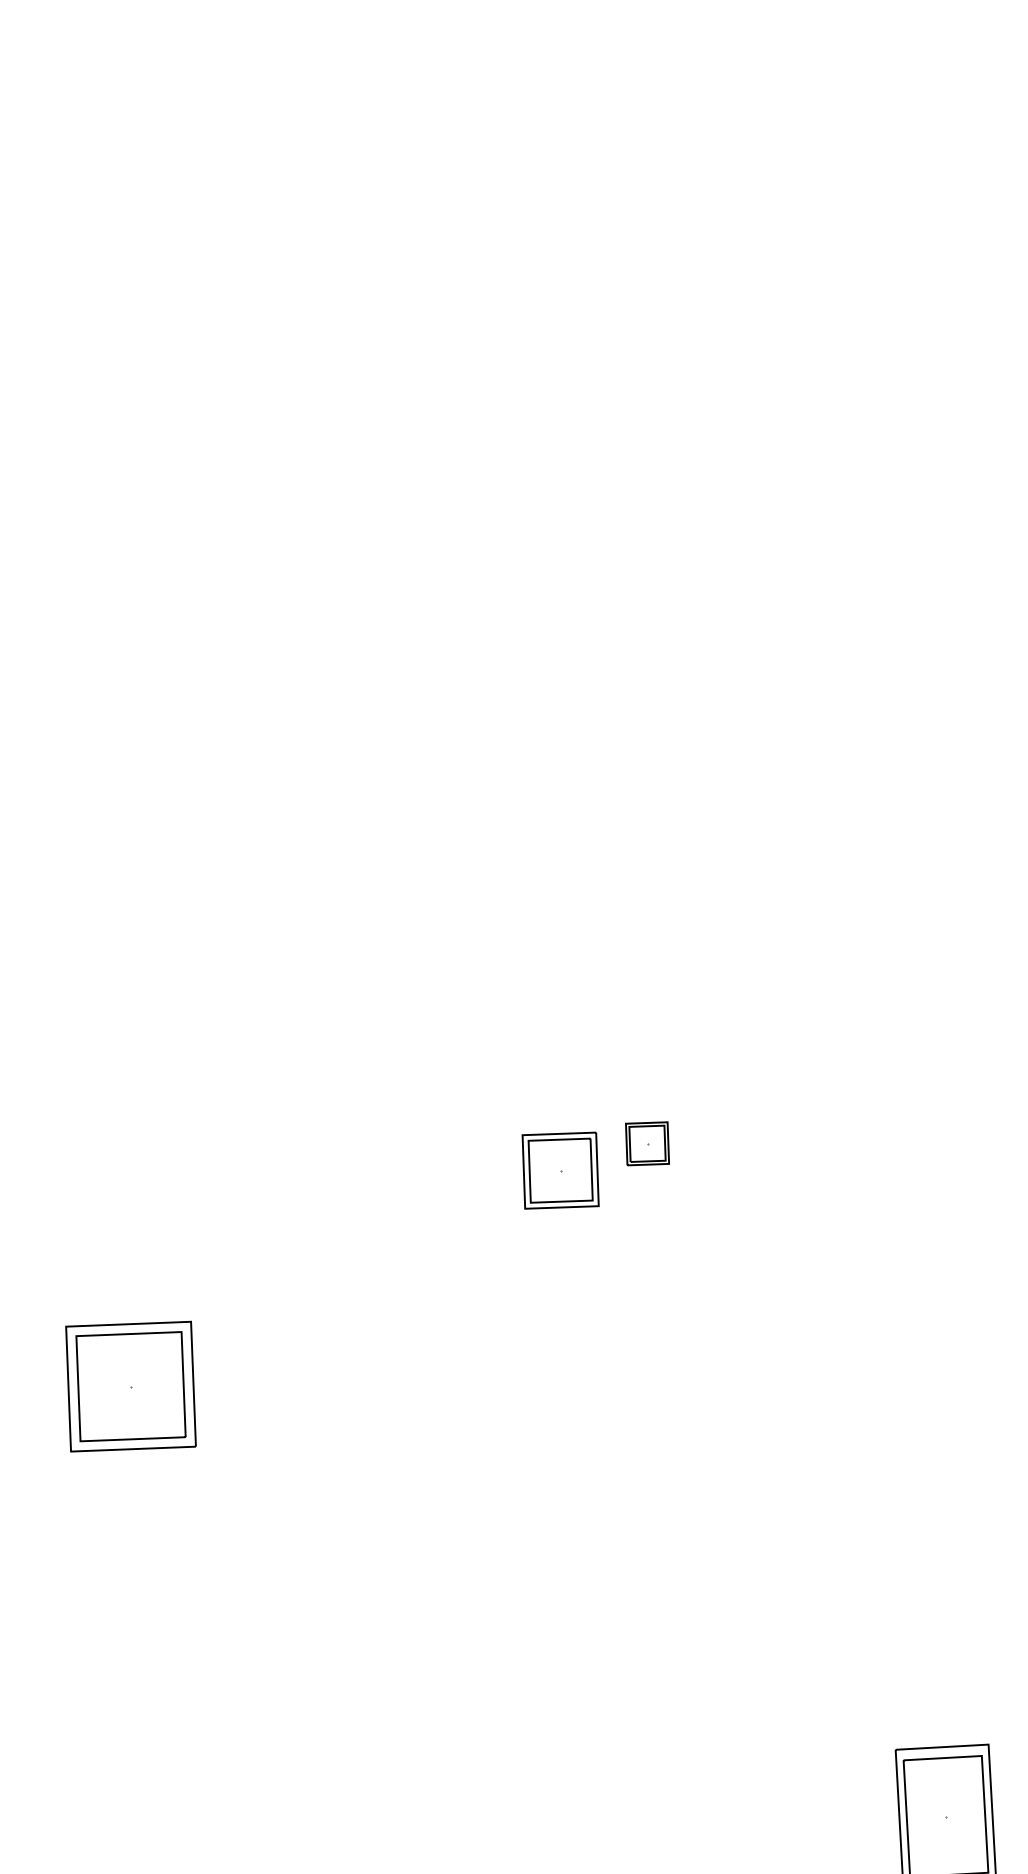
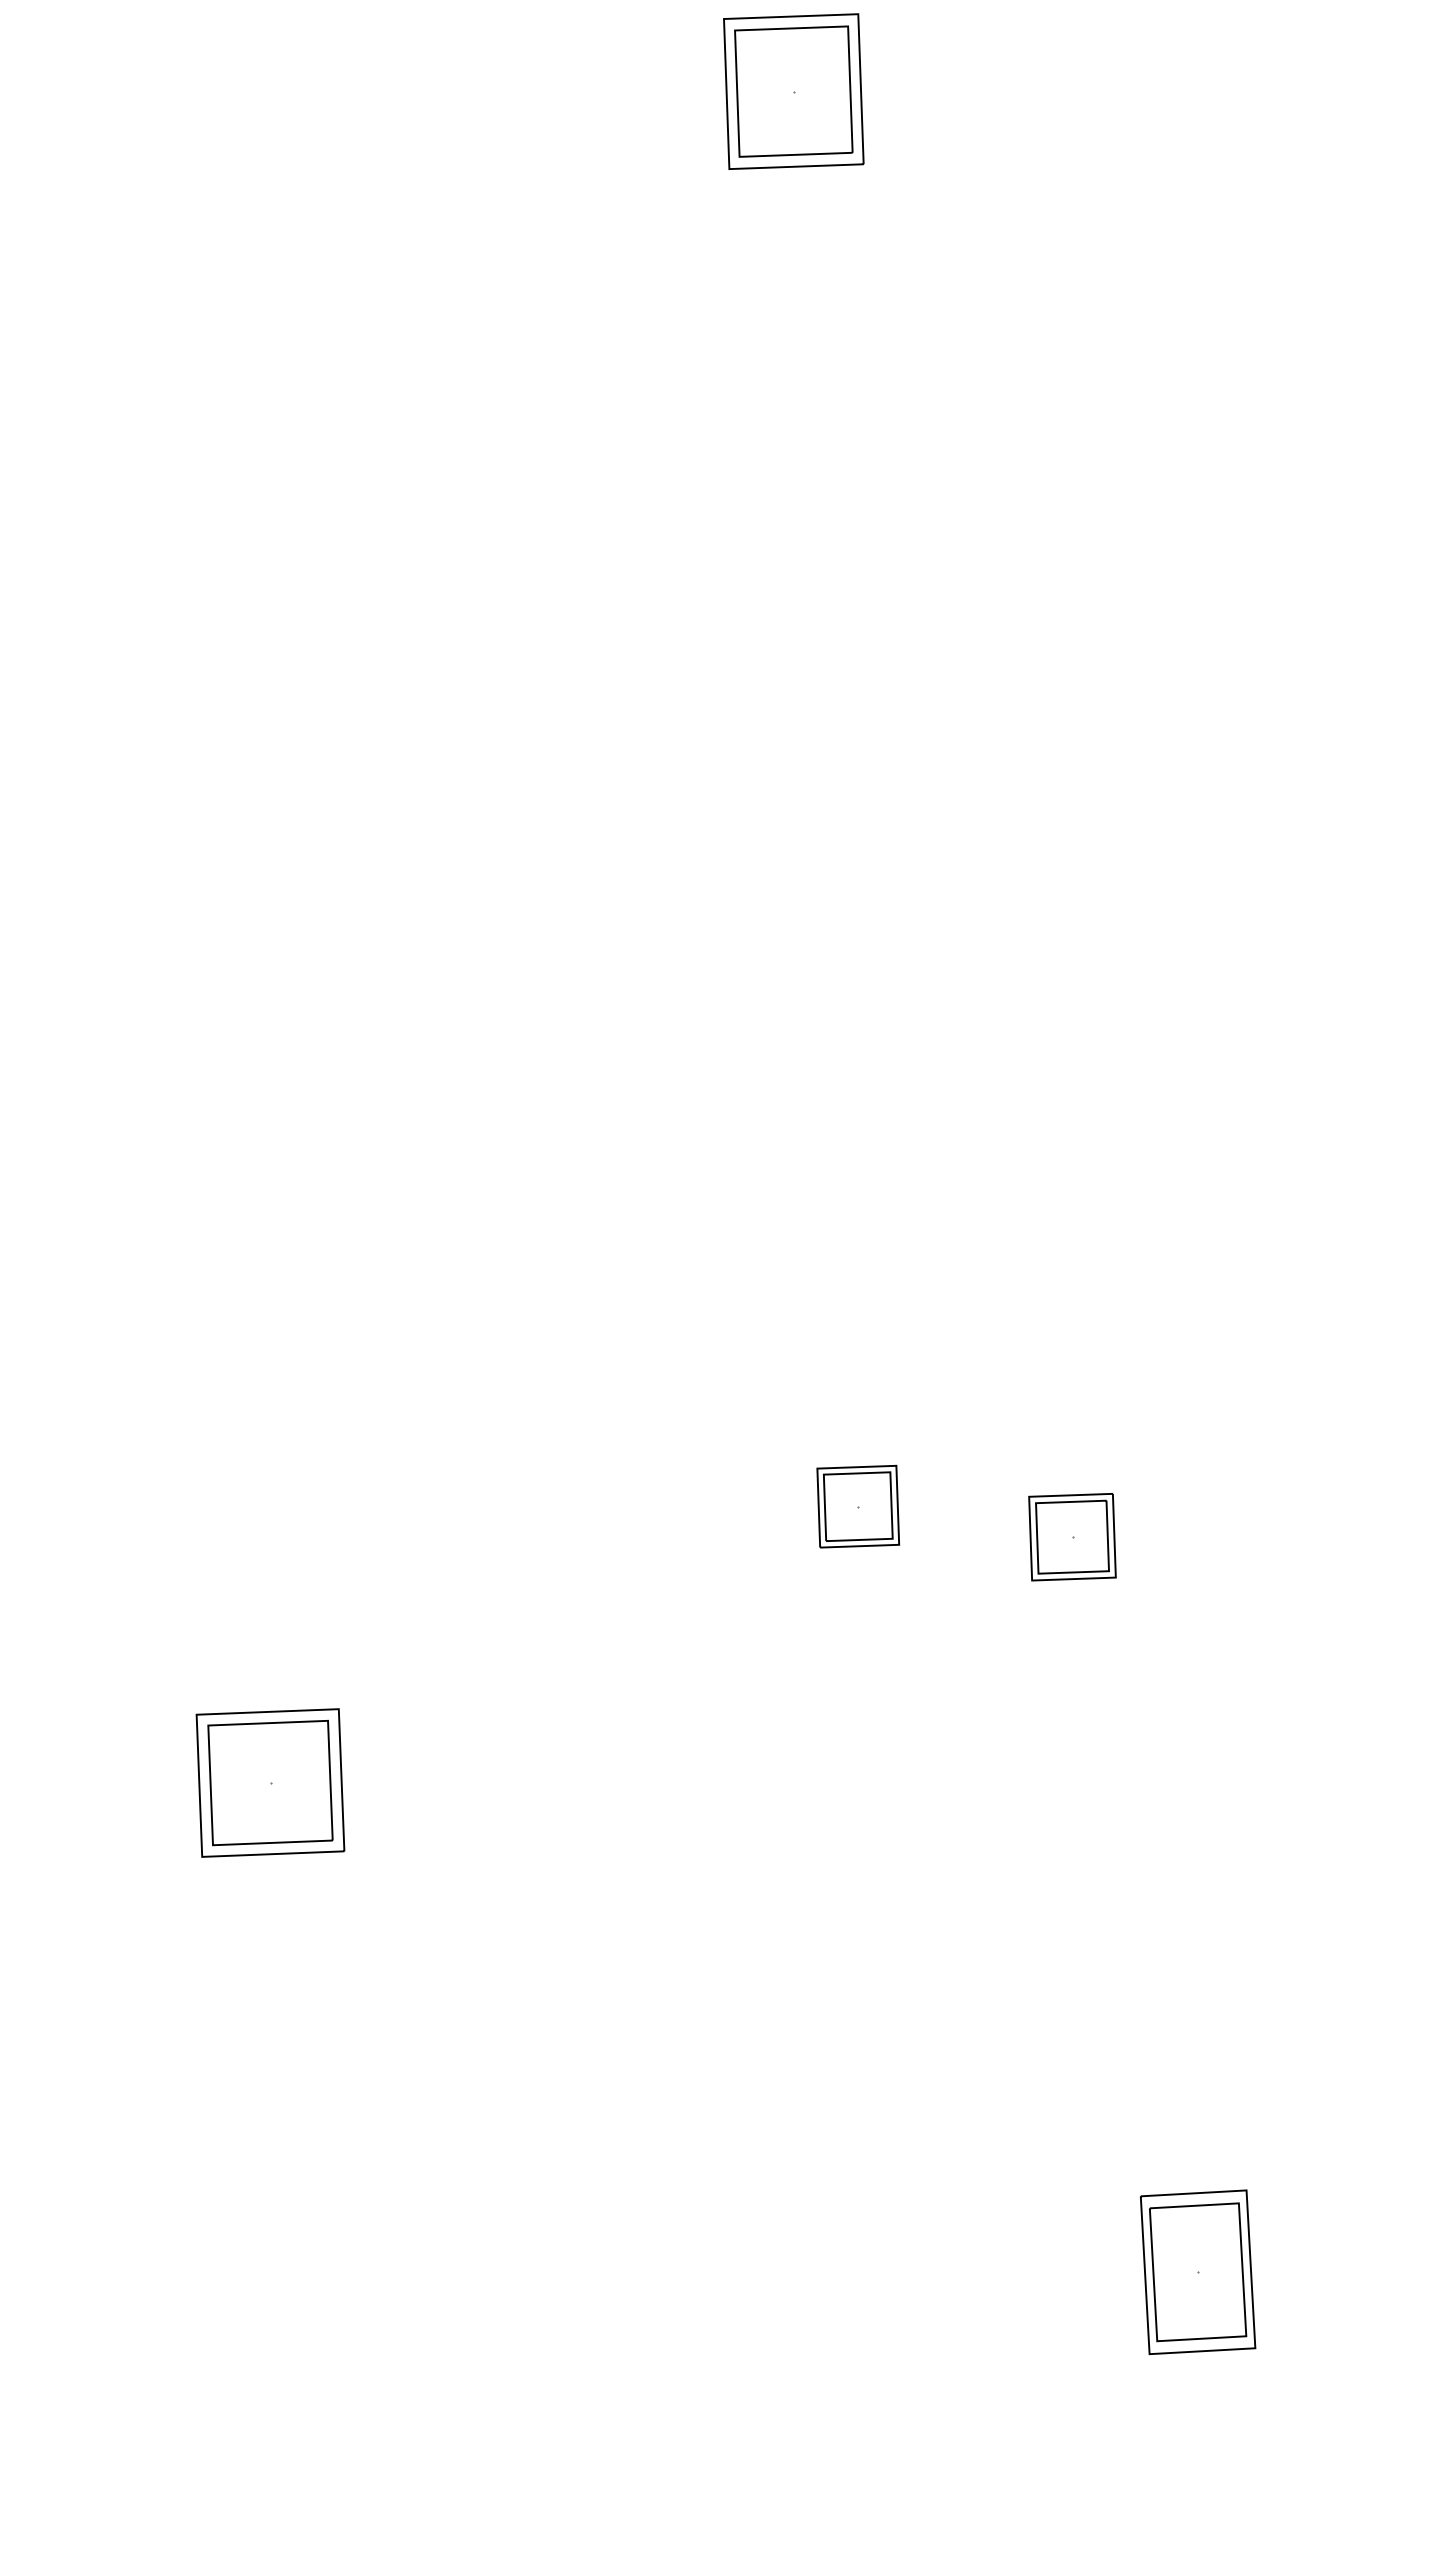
part: (647, 1143) -> (858, 1506), size x1.67
part: (560, 1170) -> (1072, 1537), moved

